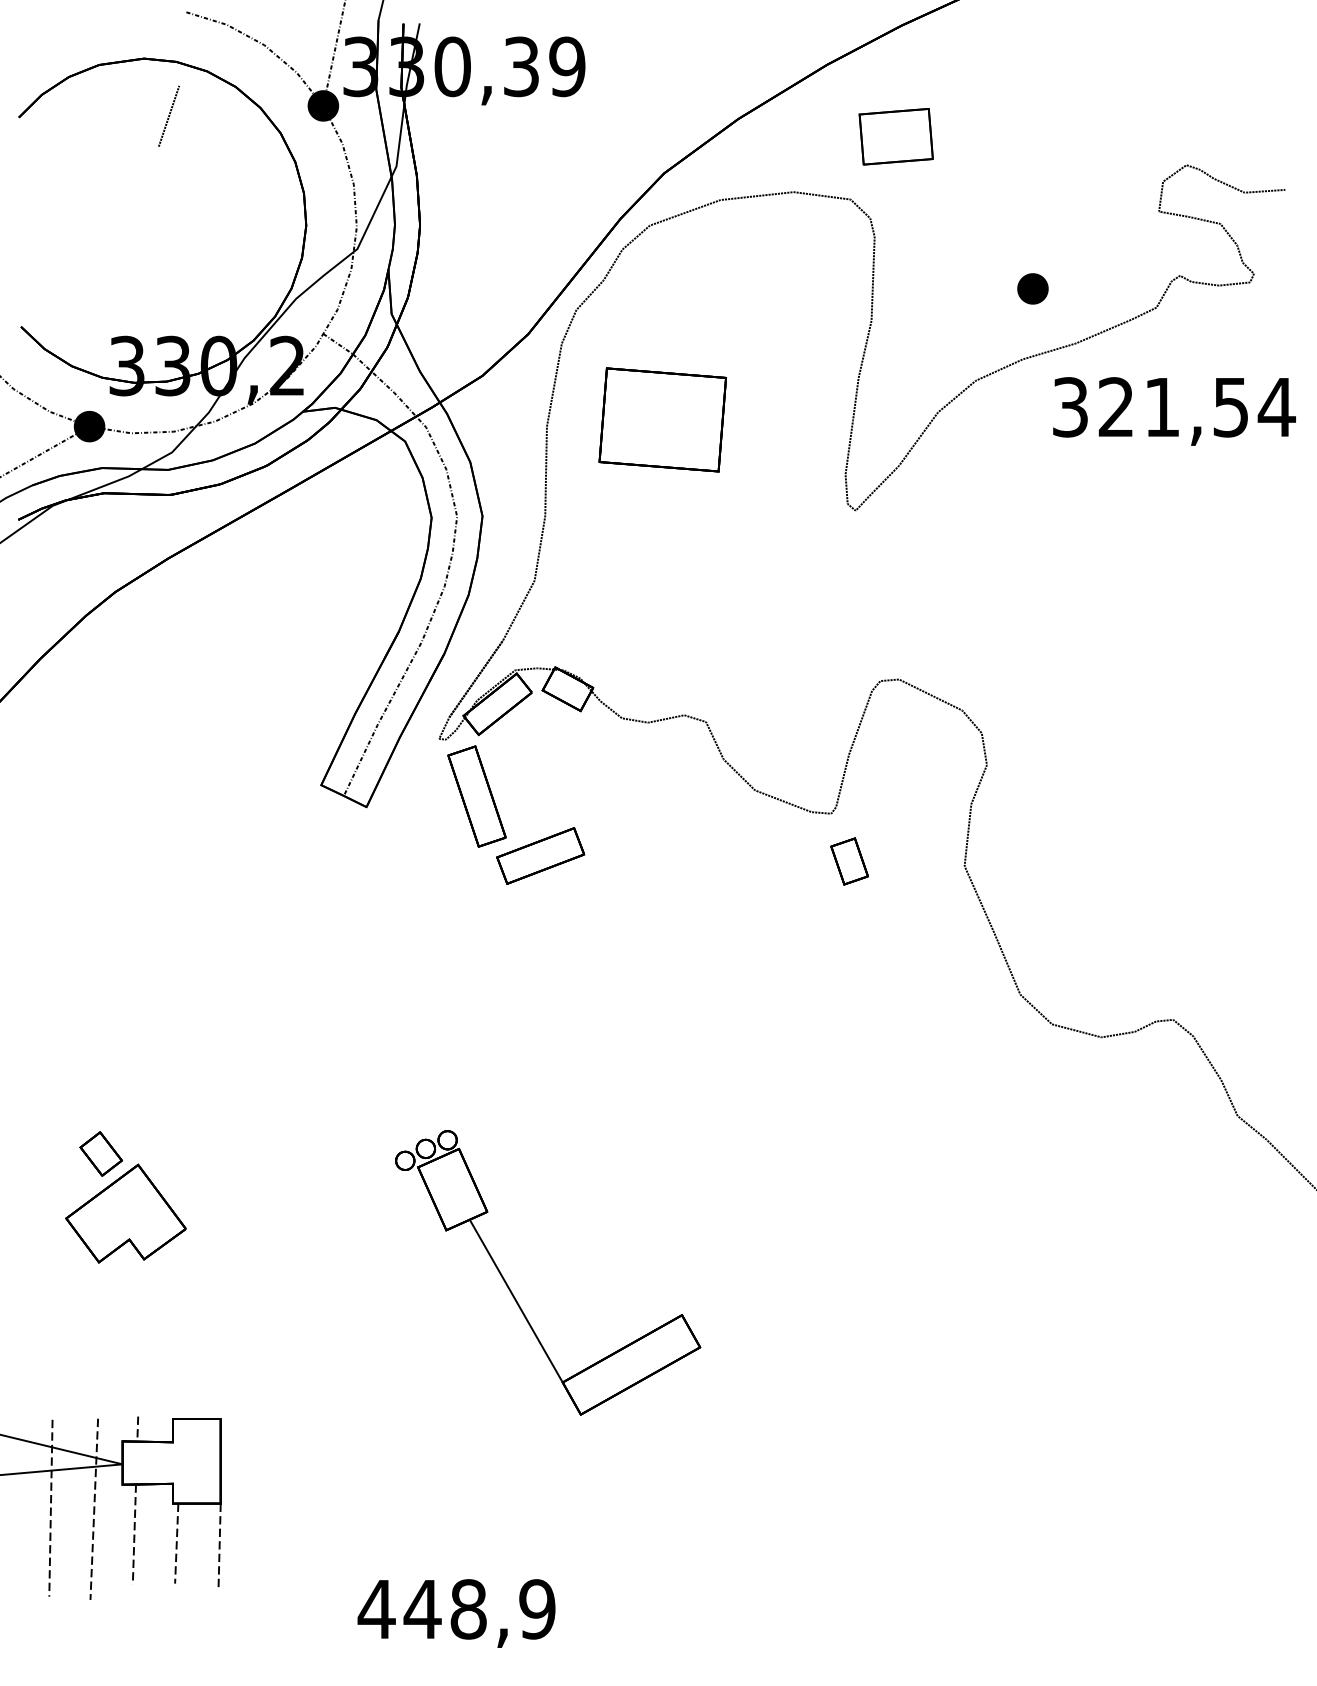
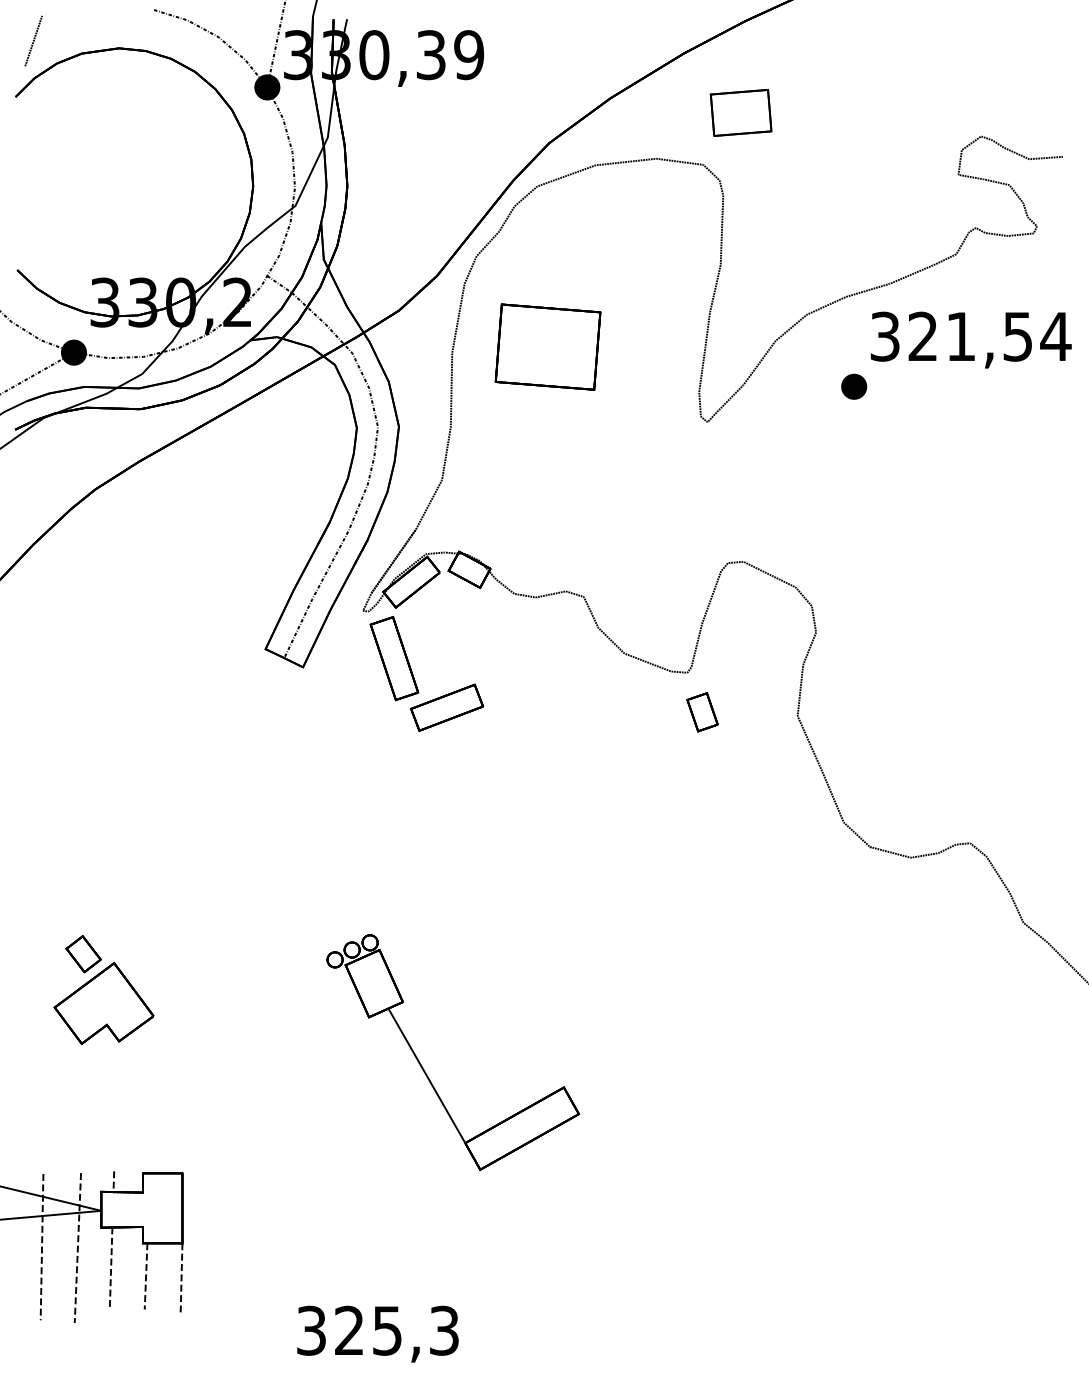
line: (168, 115) -> (33, 40), moved
part: (1033, 288) -> (854, 386), moved
text: (456, 1609) -> (377, 1330), 448,9 -> 325,3

